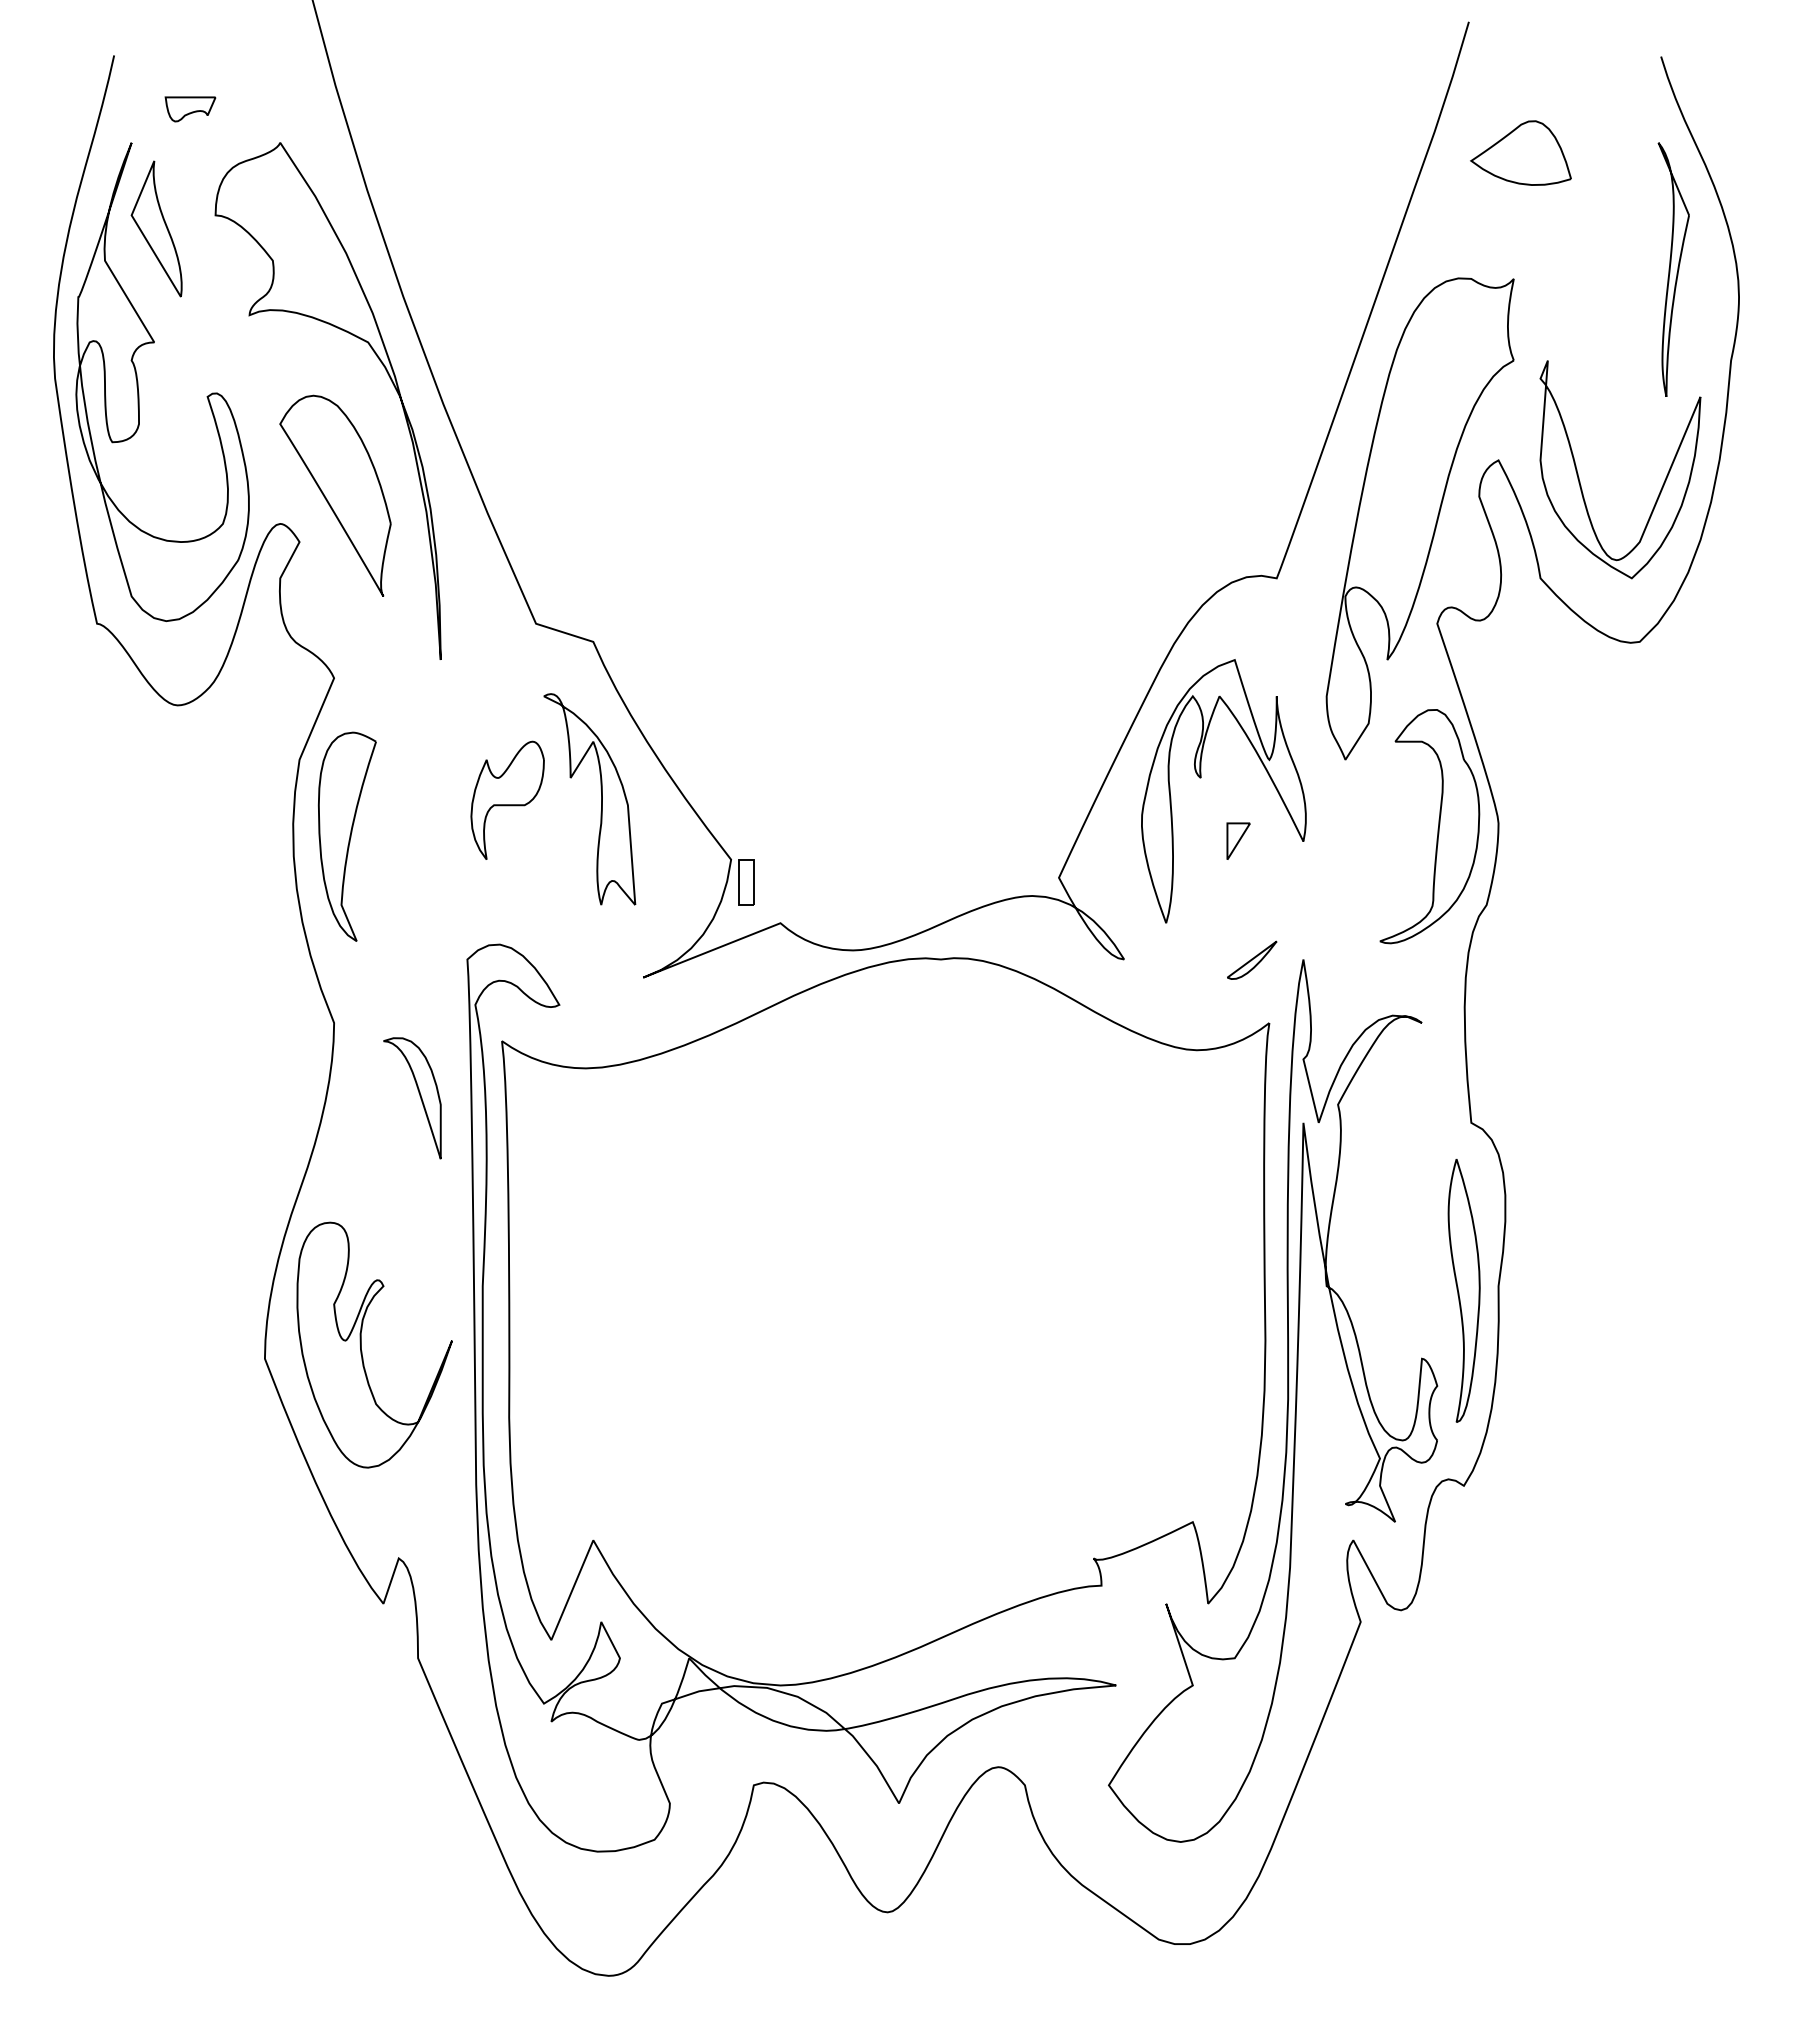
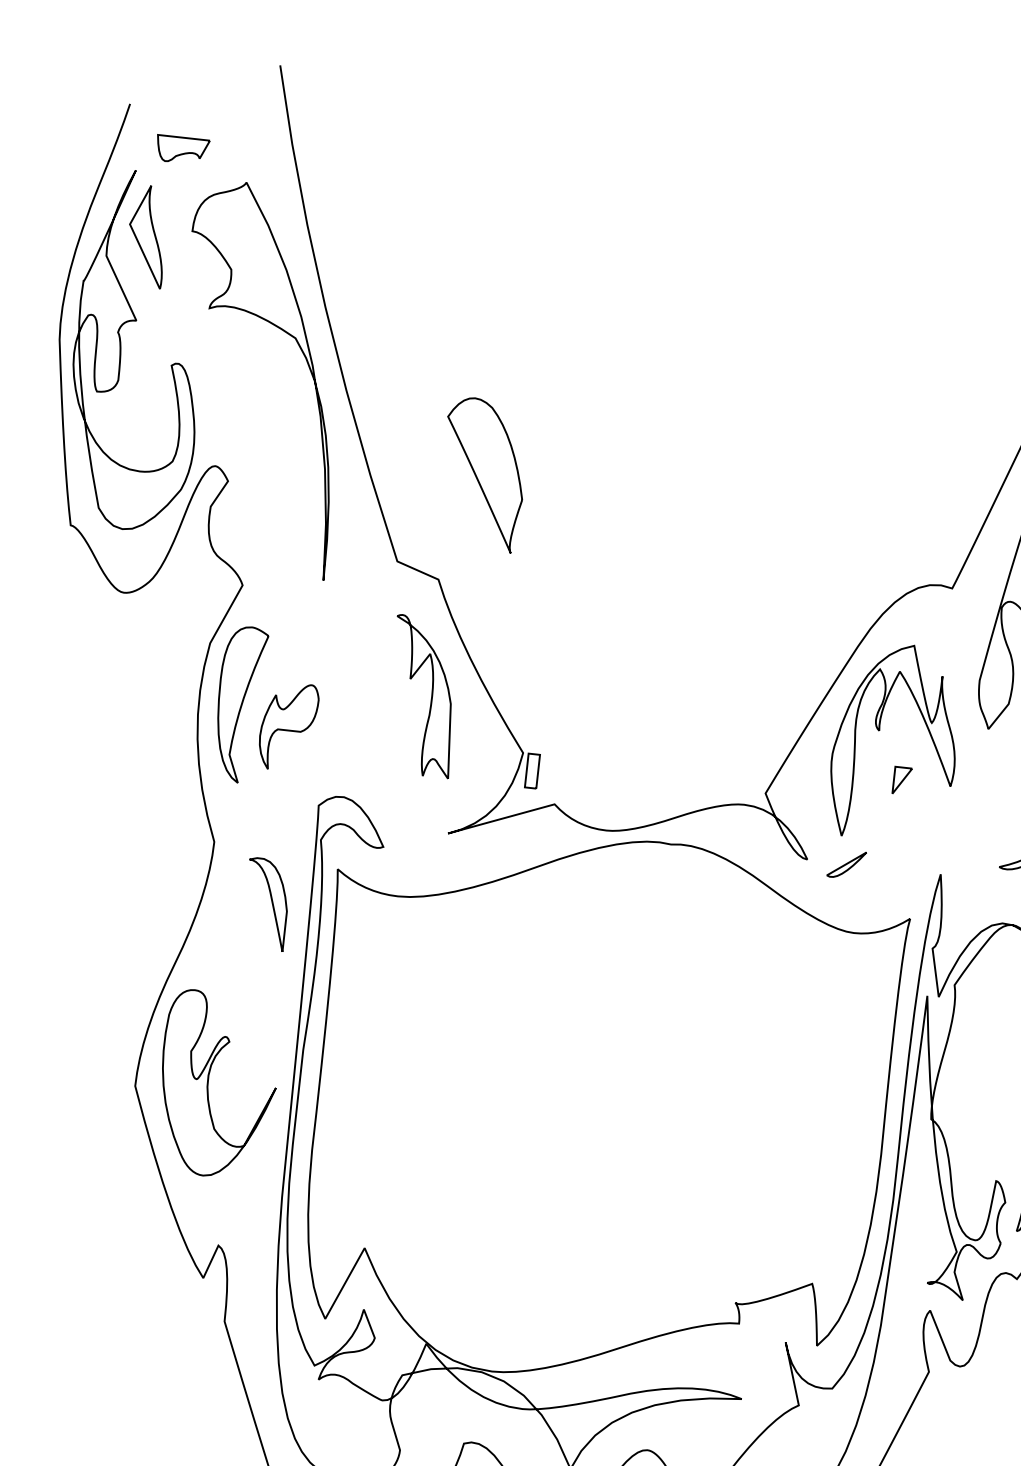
part: (190, 109) -> (182, 150), size x1.4
part: (335, 495) -> (483, 474), moved
part: (507, 799) -> (288, 726), moved
part: (1252, 959) -> (847, 863), moved

